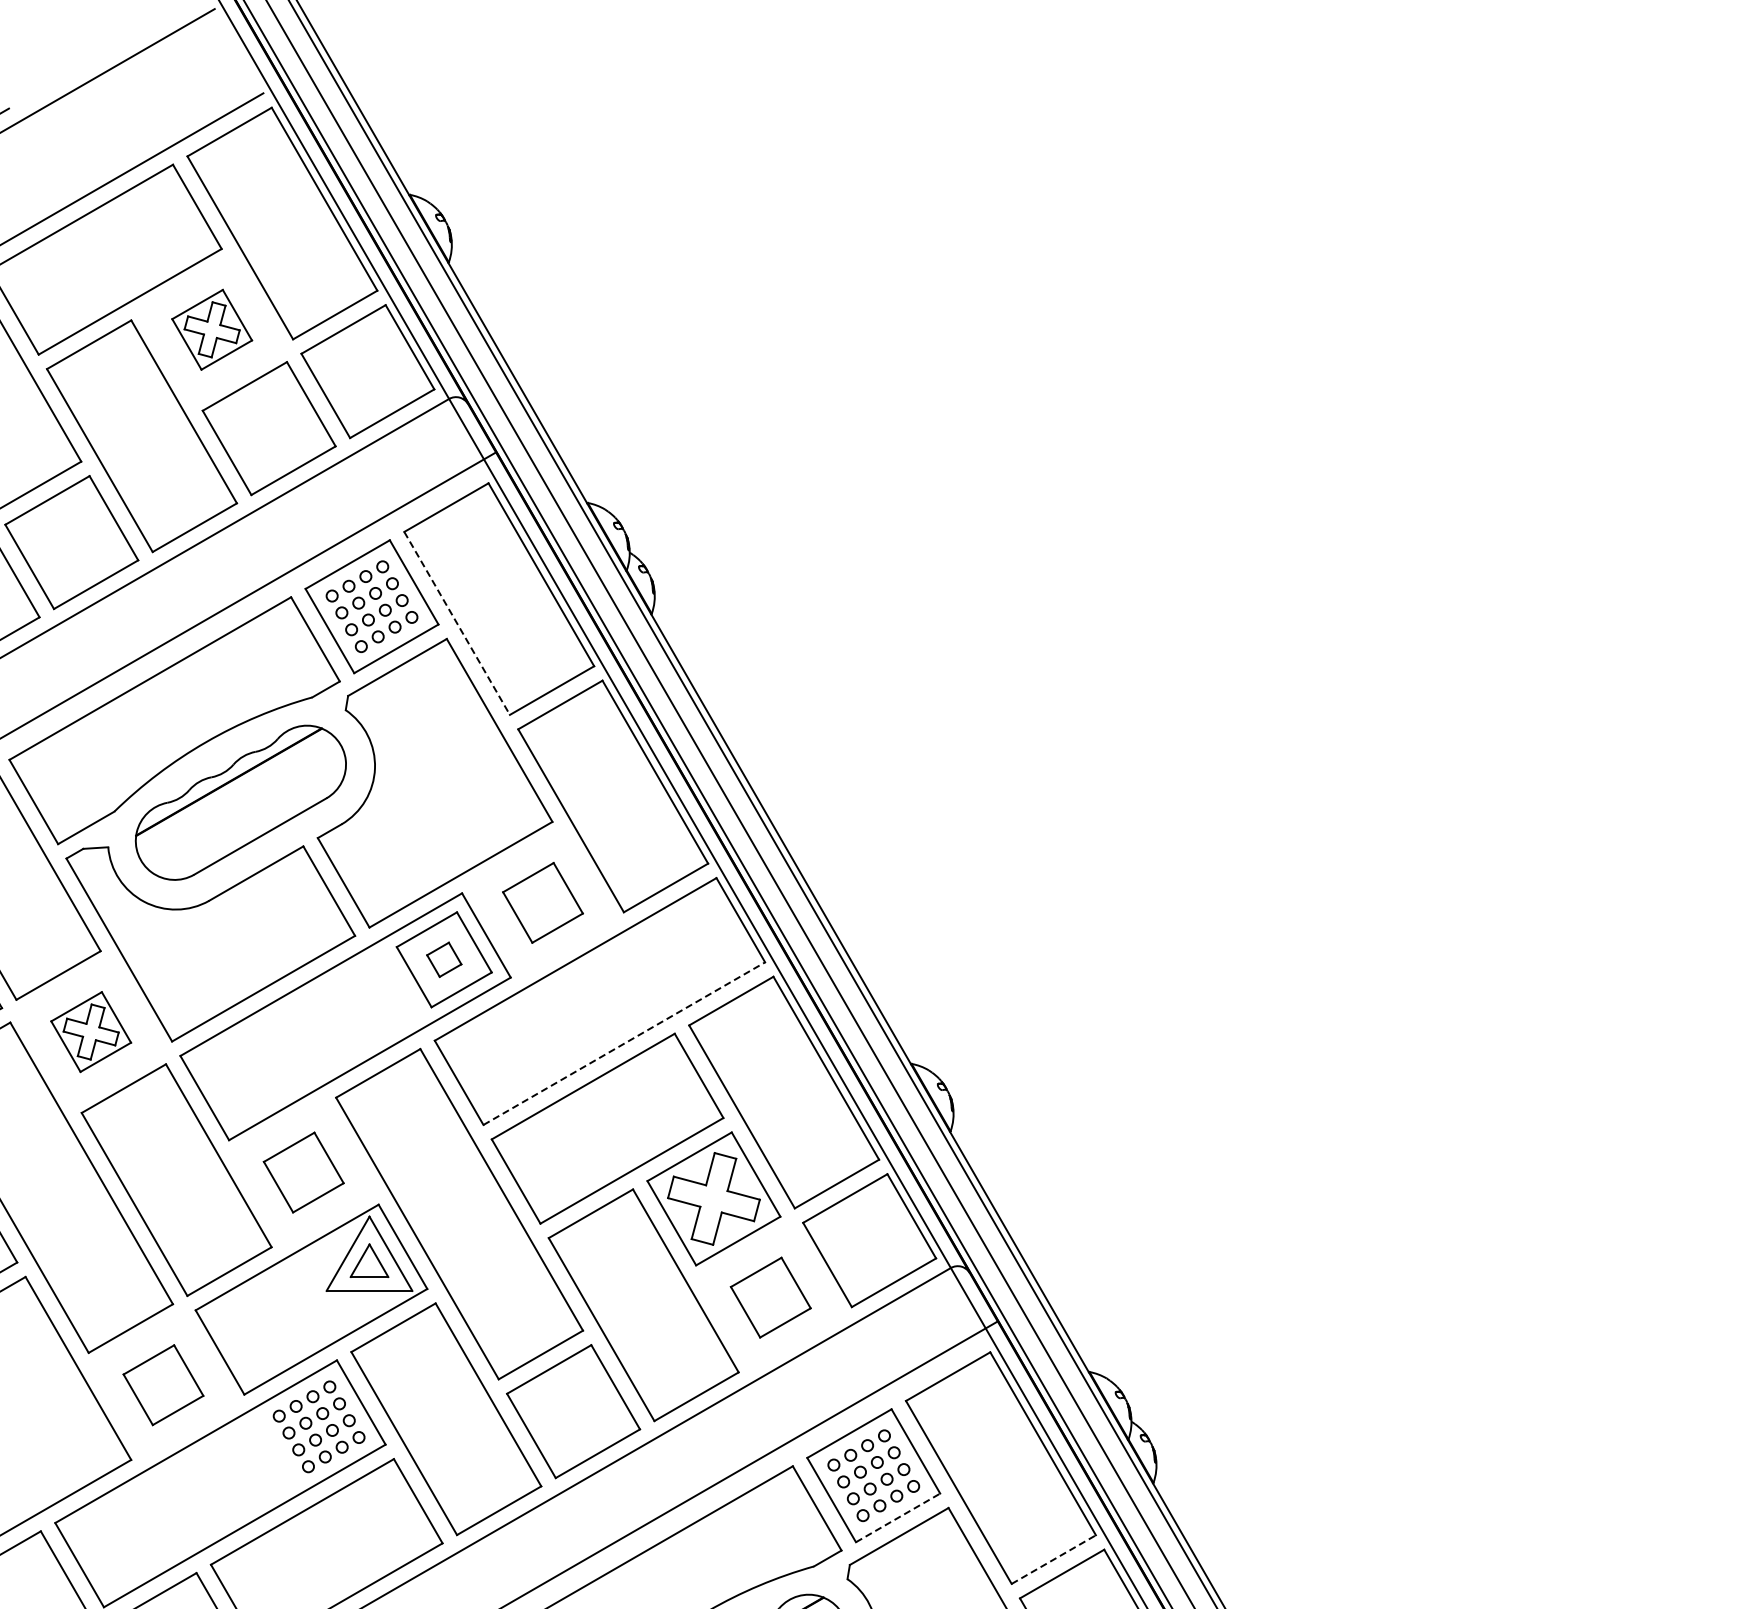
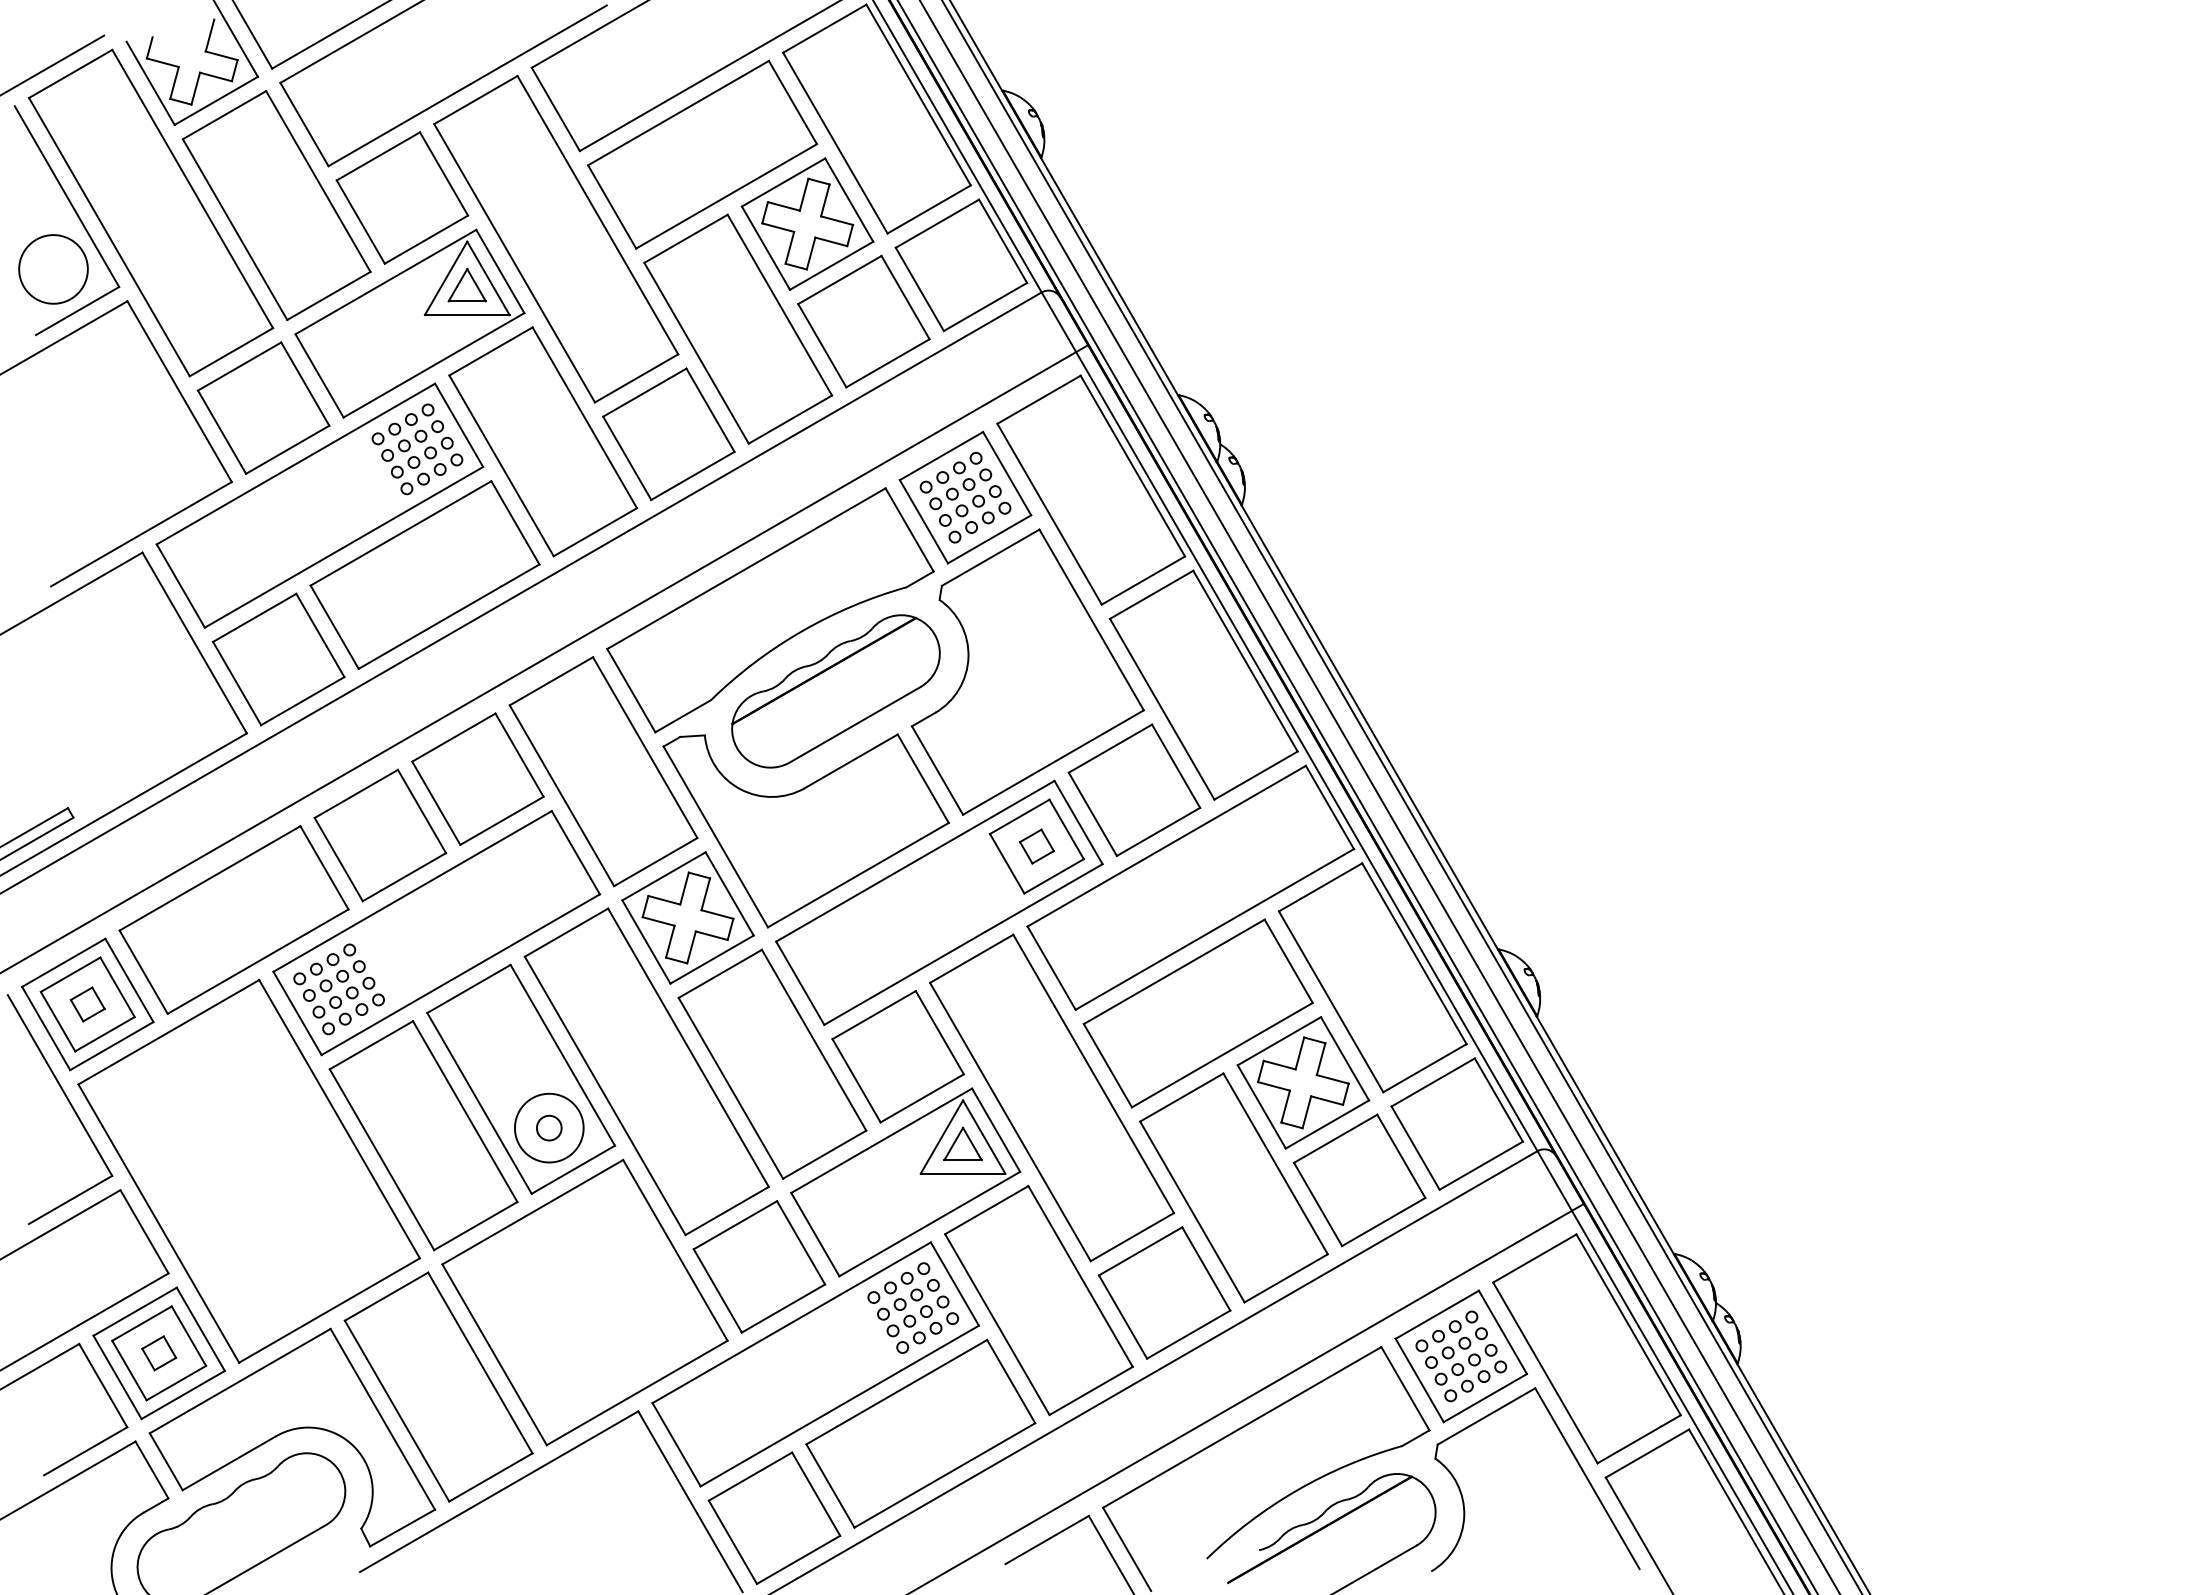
part: (212, 329) -> (807, 223), size x1.67
line: (457, 623) -> (1049, 514), dashed -> solid
part: (543, 903) -> (1134, 790), size x1.67
part: (90, 1031) -> (687, 917), size x1.67
line: (623, 1043) -> (1214, 929), dashed -> solid
part: (303, 1172) -> (897, 1056), size x1.67
part: (770, 1297) -> (1359, 1180), size x1.67
part: (163, 1384) -> (759, 1266), size x1.67
line: (898, 1517) -> (1485, 1397), dashed -> solid
line: (1054, 1559) -> (1639, 1439), dashed -> solid

